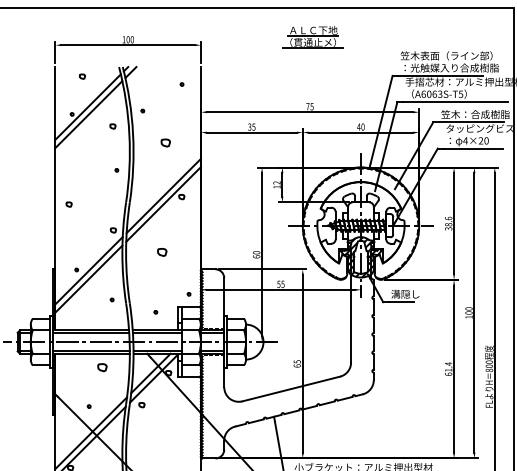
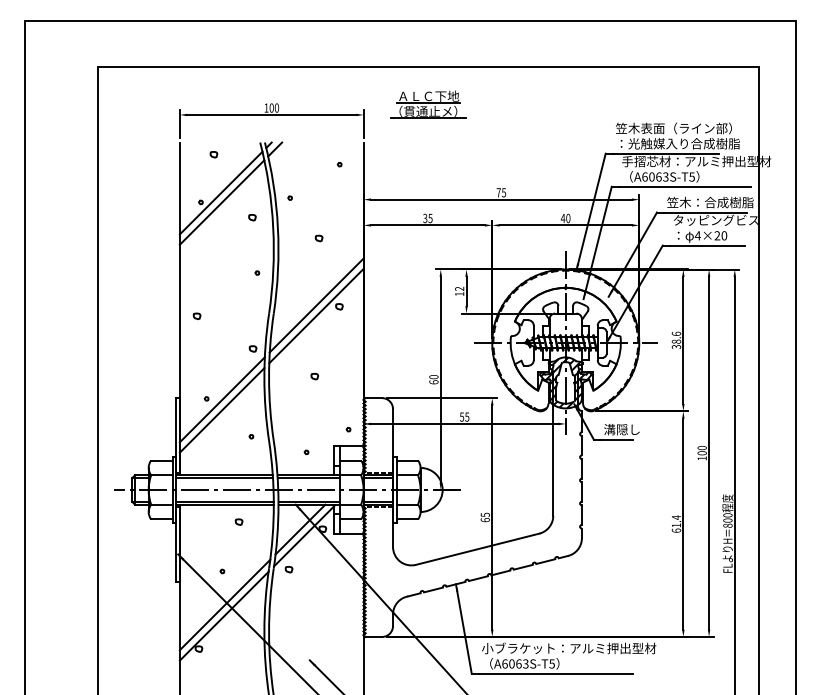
part: (313, 36) -> (428, 104), moved
part: (165, 142) -> (318, 238), size x0.62
part: (162, 252) -> (314, 376), size x0.62
part: (101, 367) -> (238, 521), size x0.62

